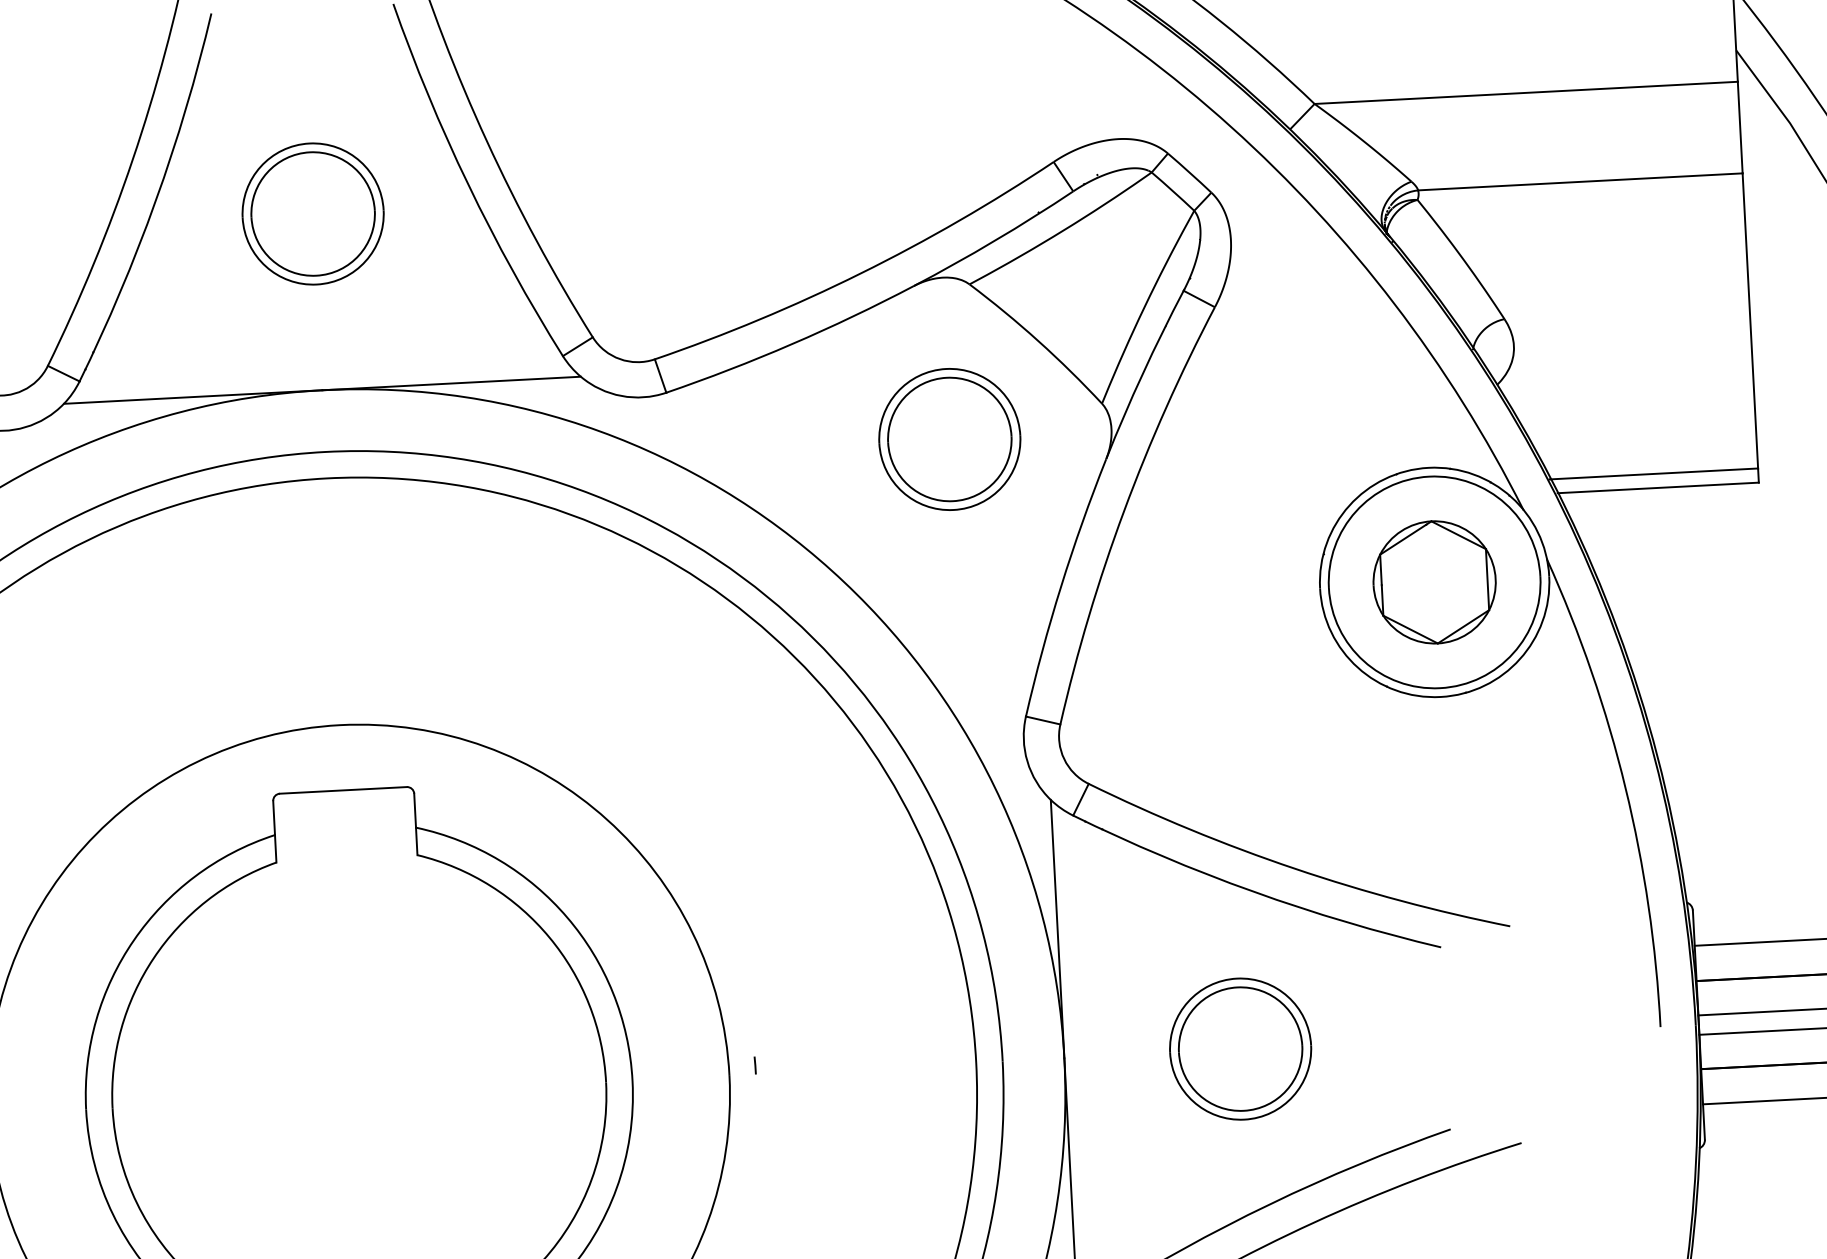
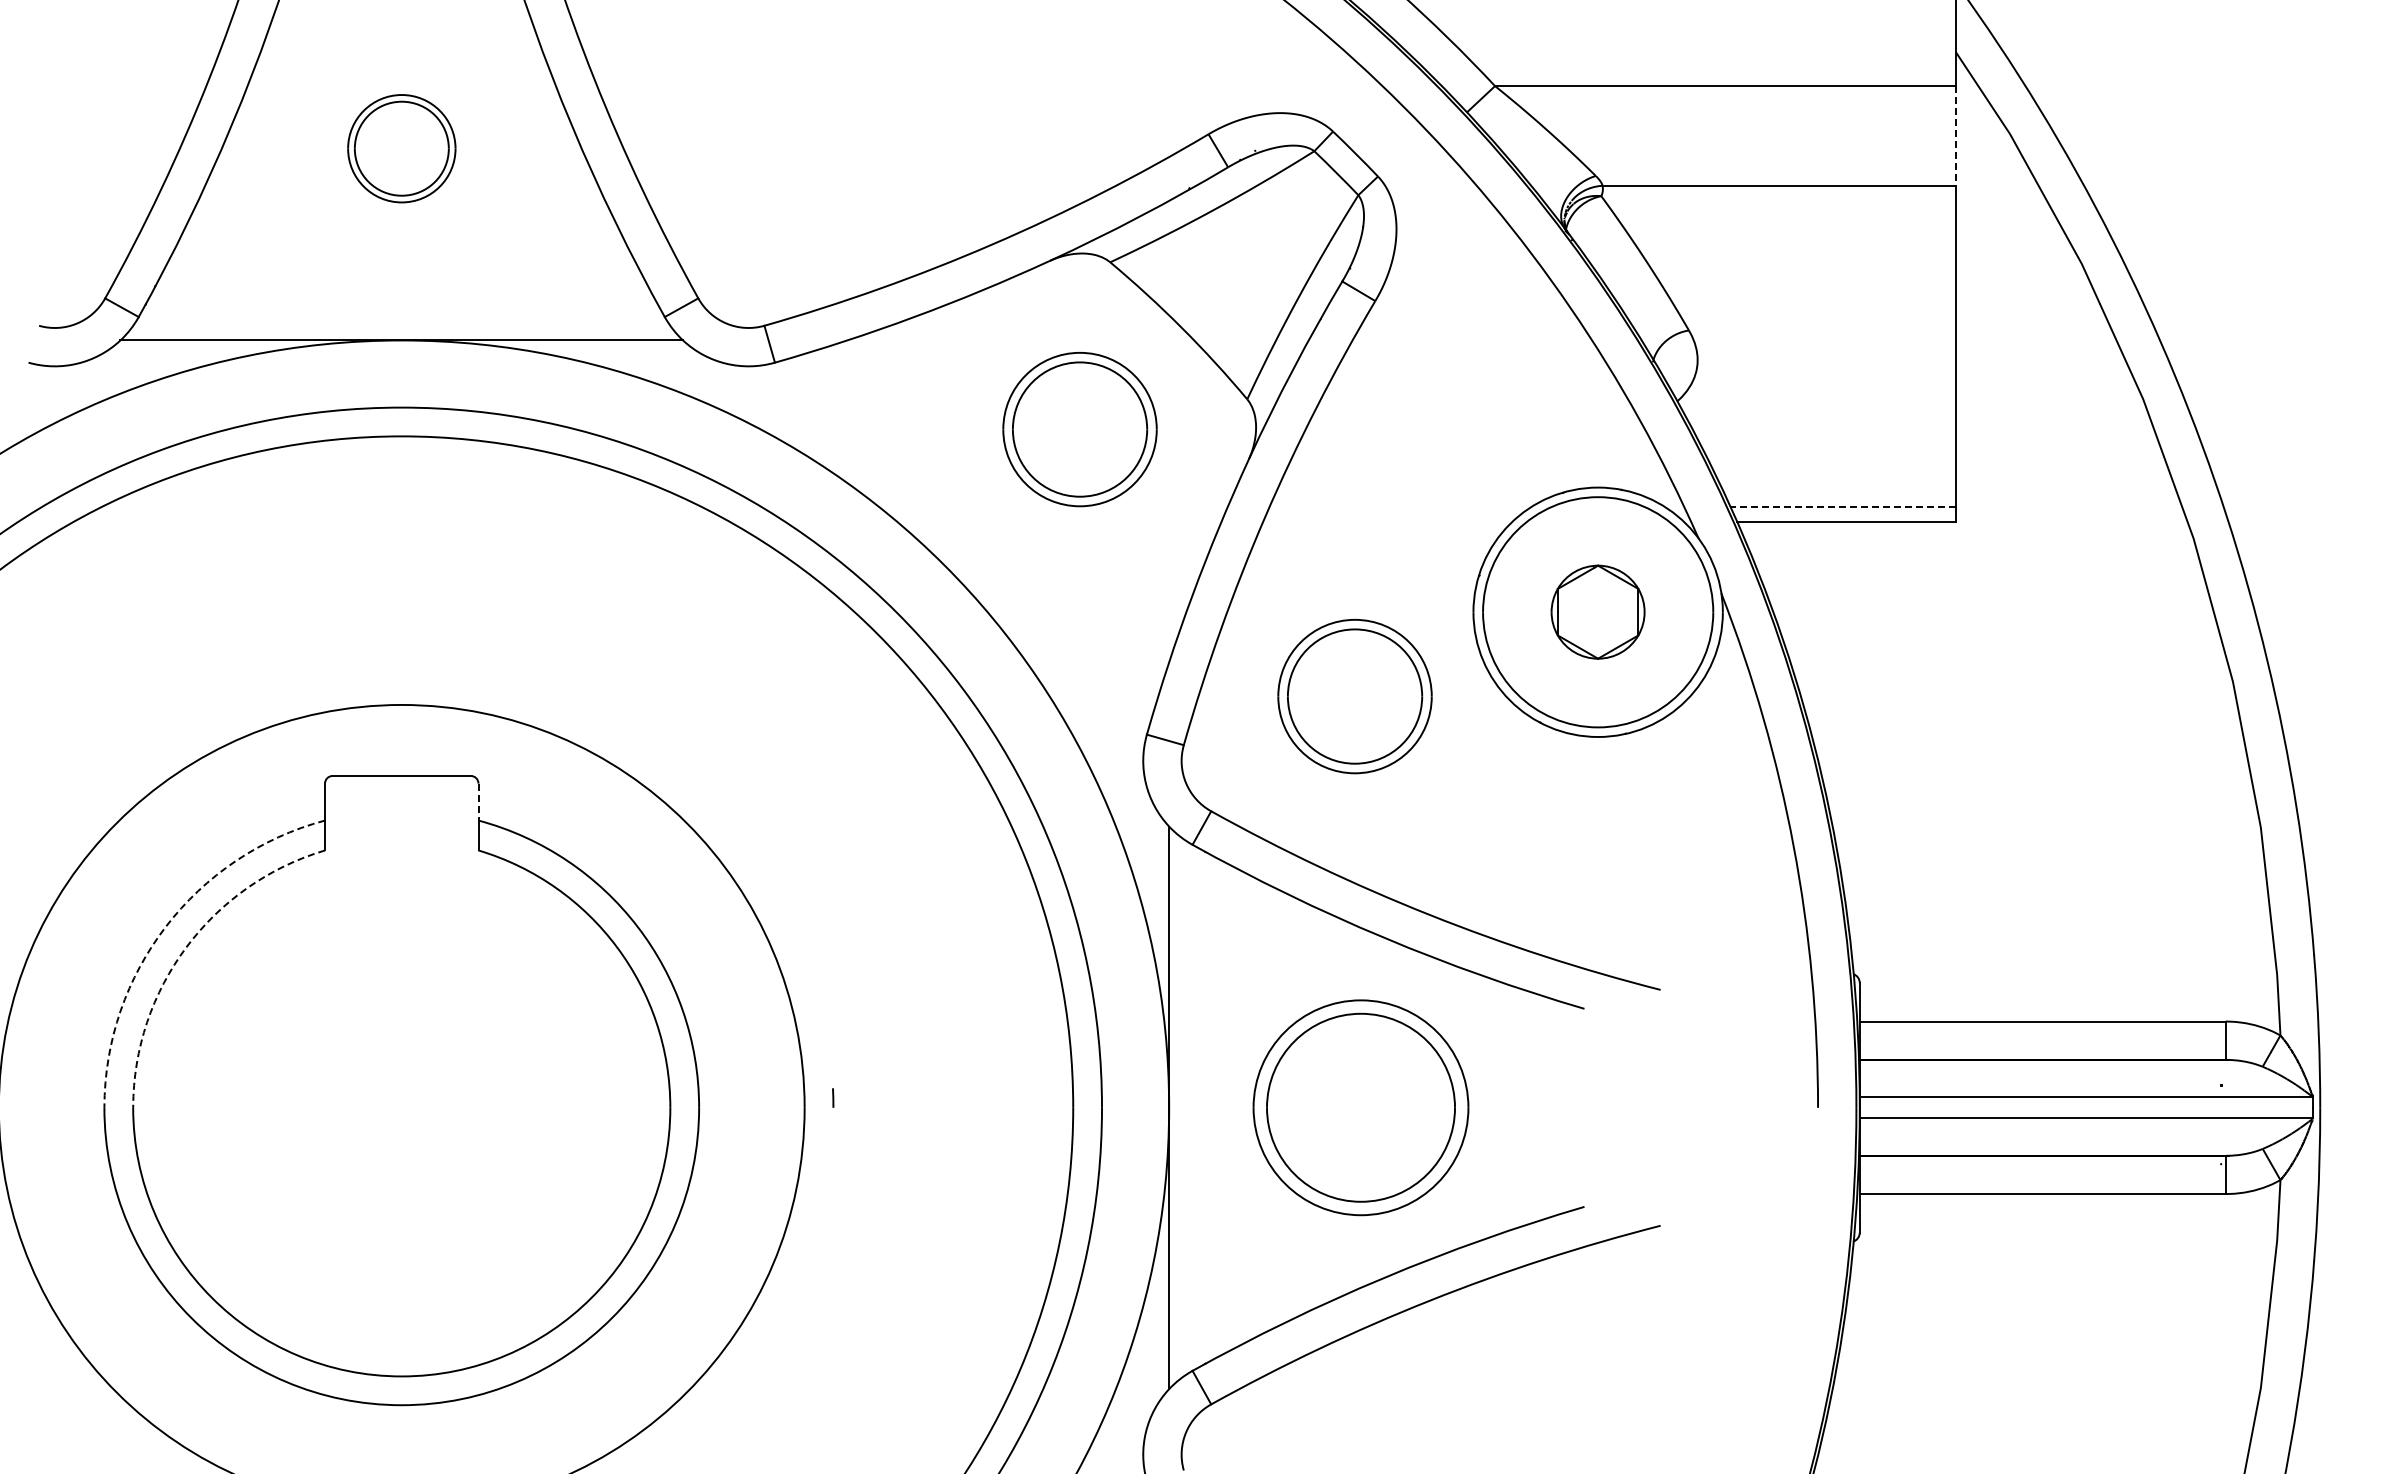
line: (1739, 127) -> (1955, 135), solid -> dashed
part: (312, 213) -> (401, 148), size x0.7
line: (1654, 474) -> (1842, 507), solid -> dashed
part: (1434, 581) -> (1597, 611), size x0.7
part: (1214, 671) -> (1354, 696), added
line: (415, 811) -> (478, 802), solid -> dashed
arc: (133, 940) -> (165, 926), solid -> dashed
arc: (153, 958) -> (186, 947), solid -> dashed
part: (1240, 1048) -> (1360, 1107), size x1.4

